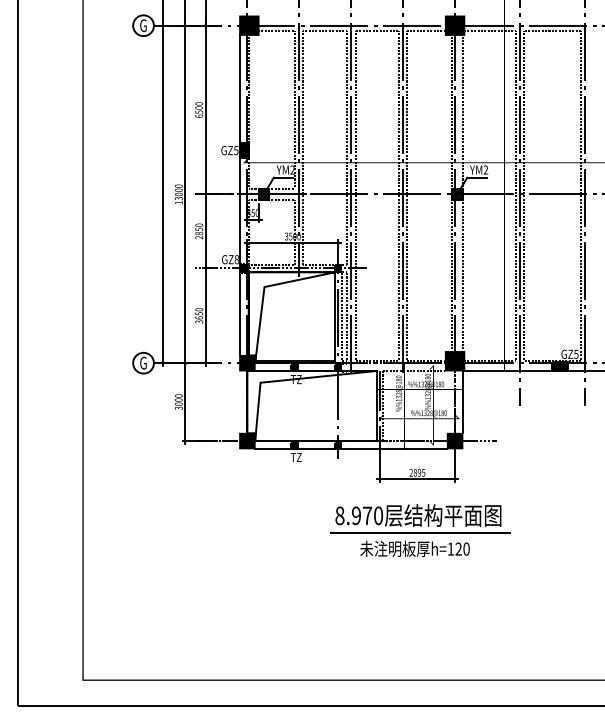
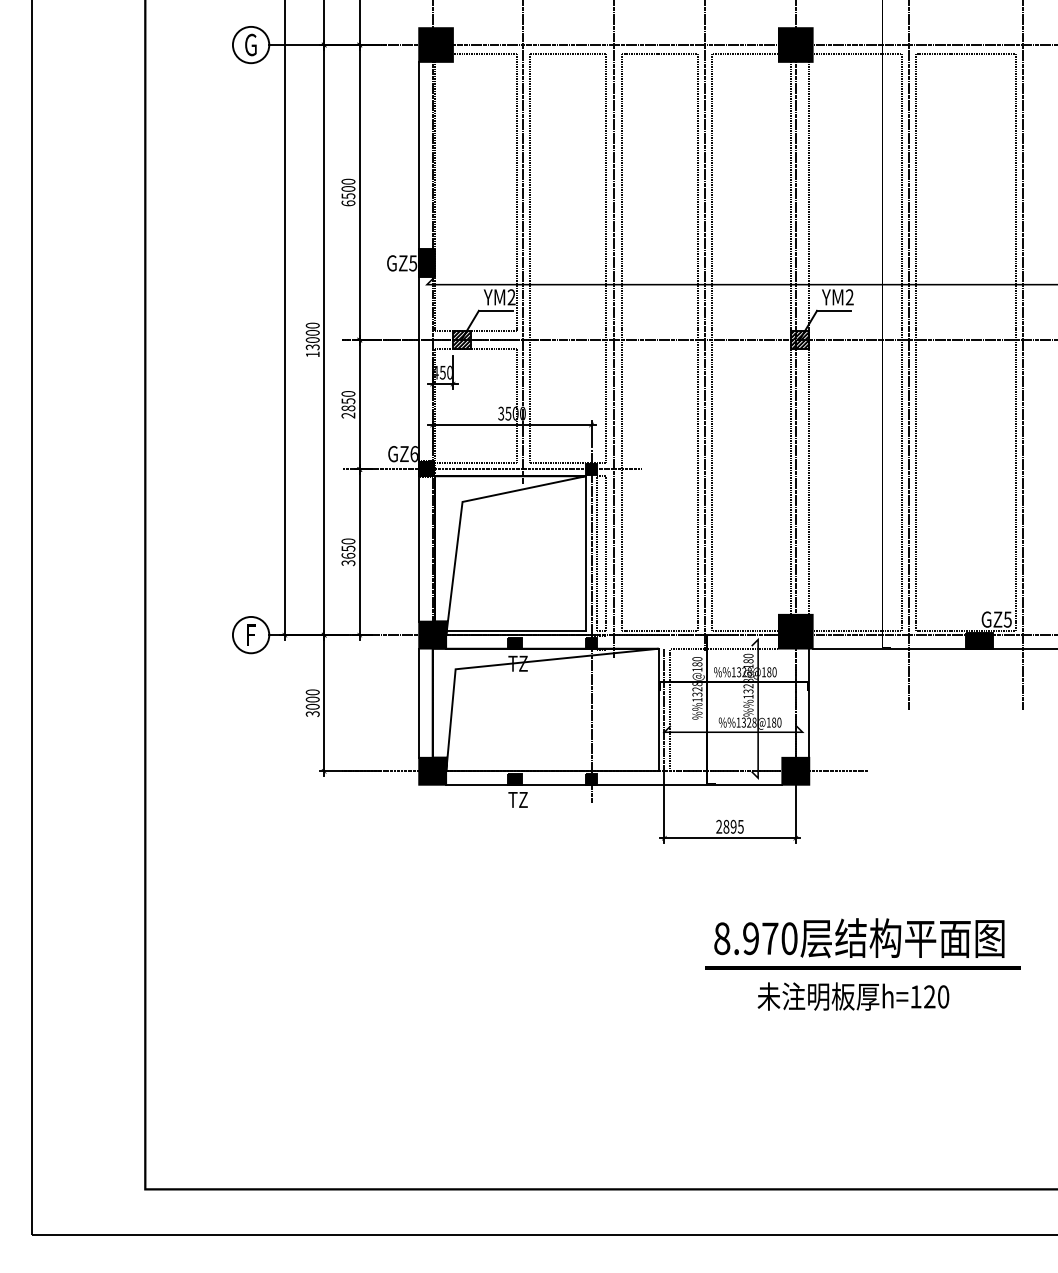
text: (236, 259) -> (413, 453), GZ8 -> GZ6
text: (143, 362) -> (250, 633), G -> F
line: (239, 402) -> (418, 703), added
text: (420, 530) -> (862, 964), moved

